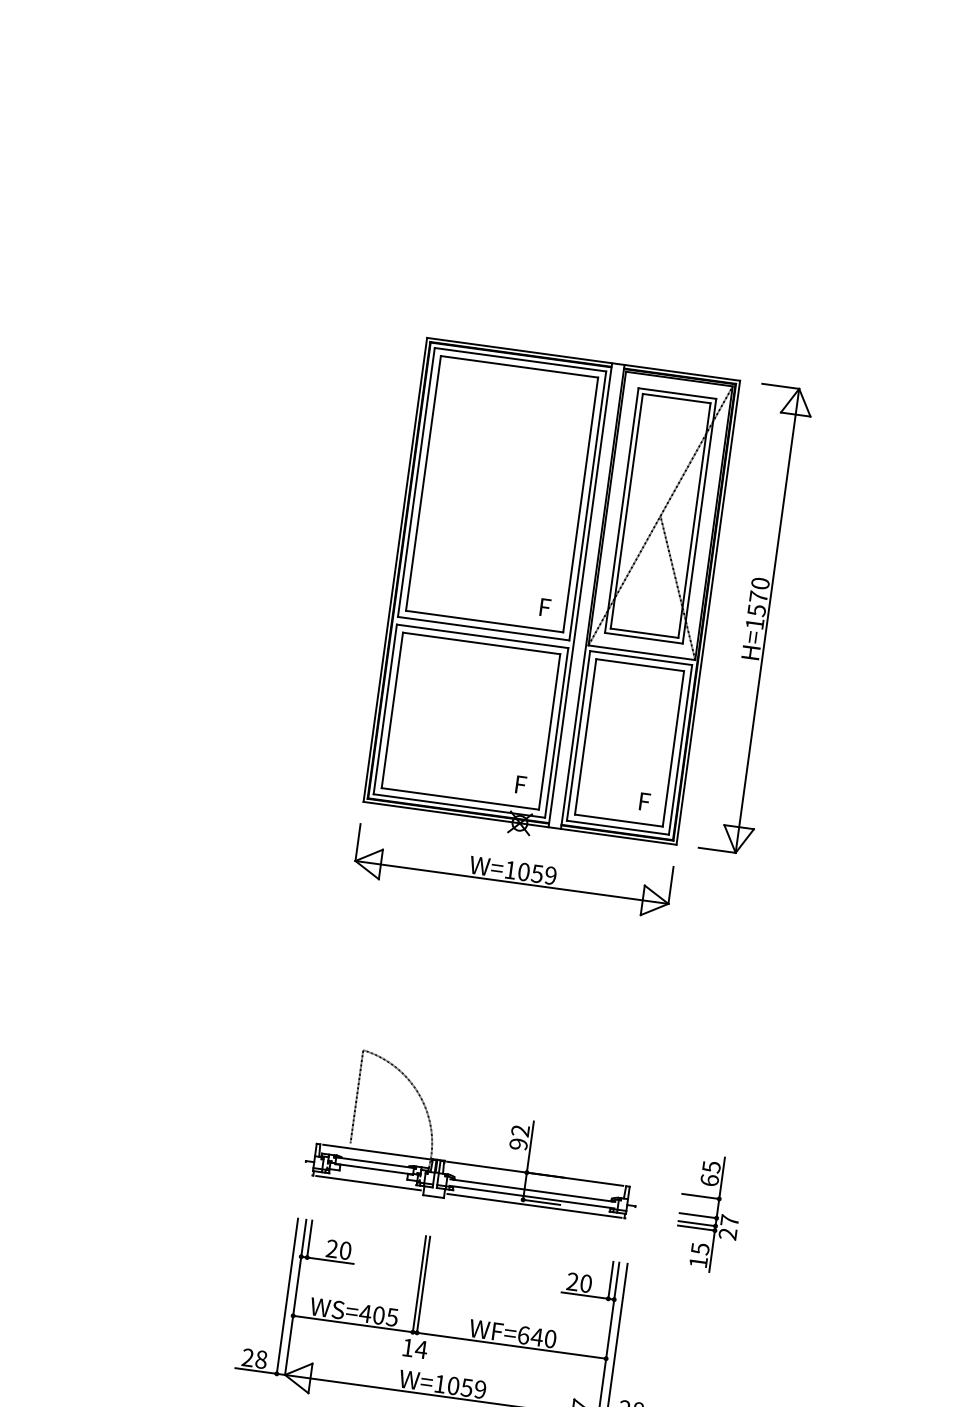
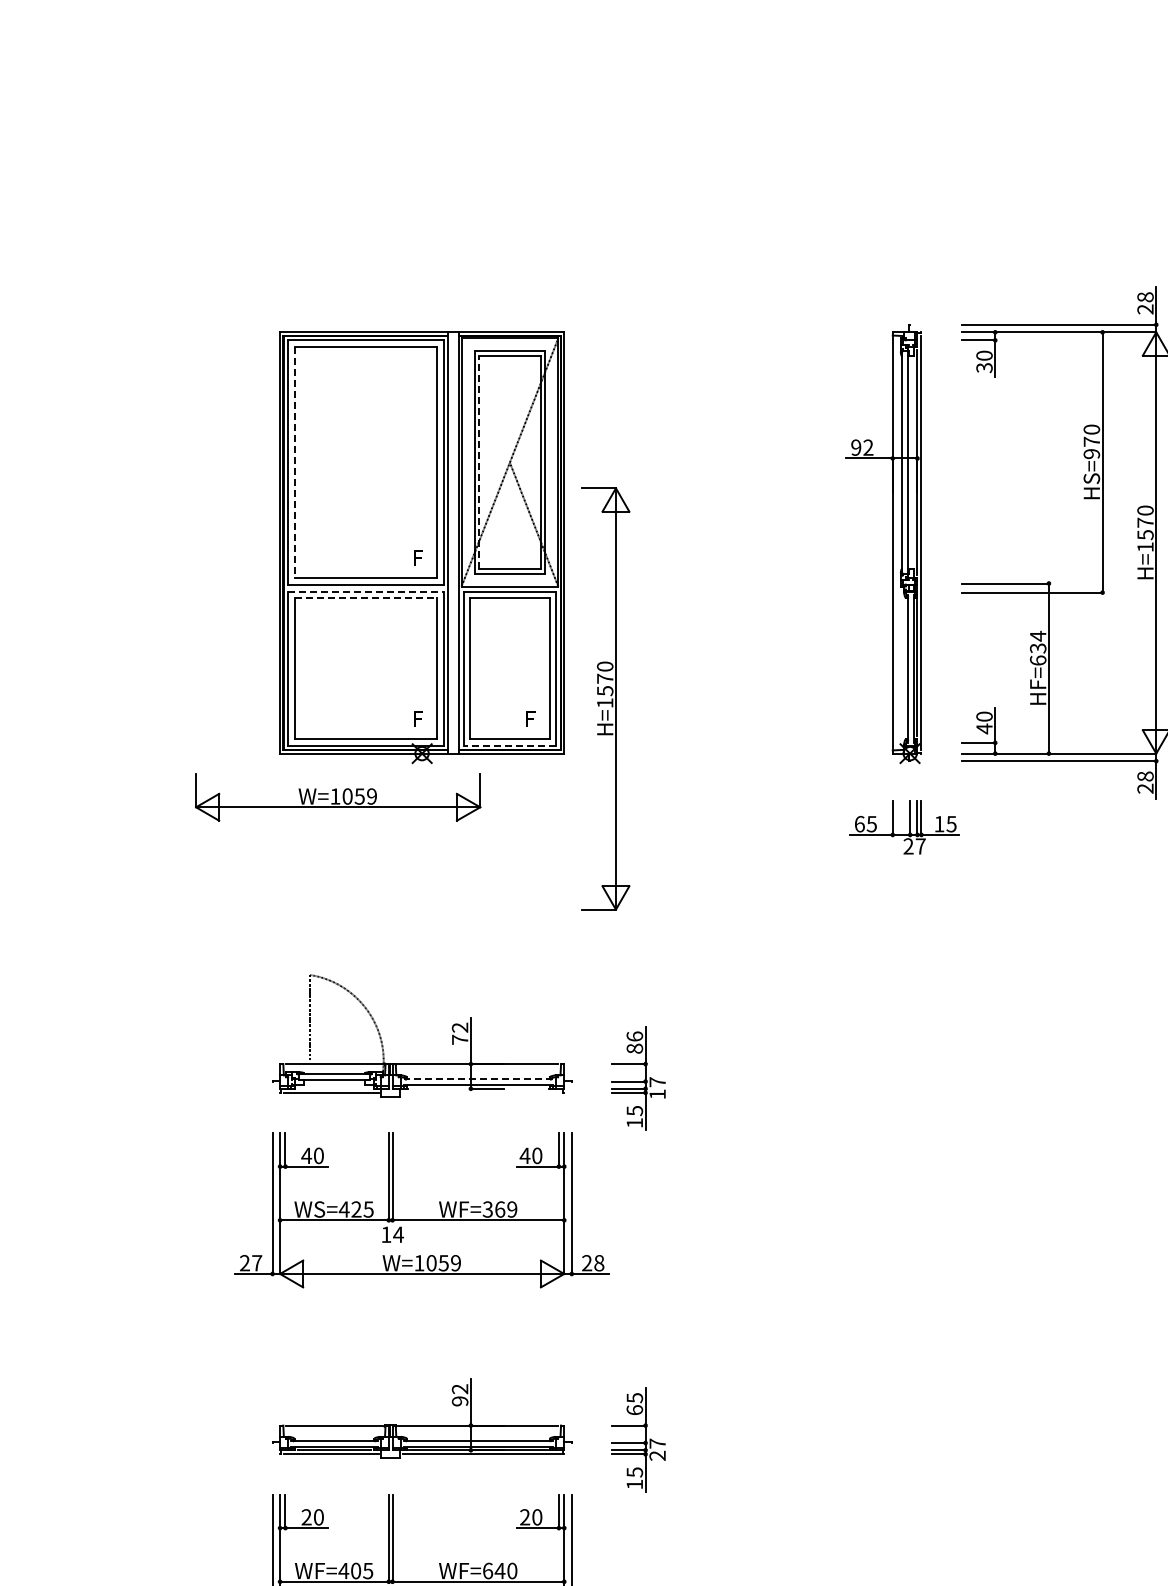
line: (423, 483) -> (294, 462), solid -> dashed
line: (627, 511) -> (479, 462), solid -> dashed
part: (755, 618) -> (605, 698), moved
line: (482, 636) -> (365, 591), solid -> dashed
line: (482, 644) -> (366, 598), solid -> dashed
line: (617, 827) -> (509, 745), solid -> dashed
part: (513, 871) -> (338, 797), moved
text: (518, 1143) -> (459, 1039), 92 -> 72
text: (710, 1173) -> (634, 1042), 65 -> 86
line: (532, 1190) -> (478, 1079), solid -> dashed
line: (534, 1205) -> (481, 1092), removed
text: (727, 1234) -> (657, 1094), 27 -> 17
text: (332, 1248) -> (306, 1155), 20 -> 40
text: (572, 1281) -> (524, 1155), 20 -> 40
text: (378, 1315) -> (356, 1209), WS=405 -> WS=425
text: (536, 1337) -> (499, 1209), WF=640 -> WF=369
text: (261, 1360) -> (257, 1263), 28 -> 27

